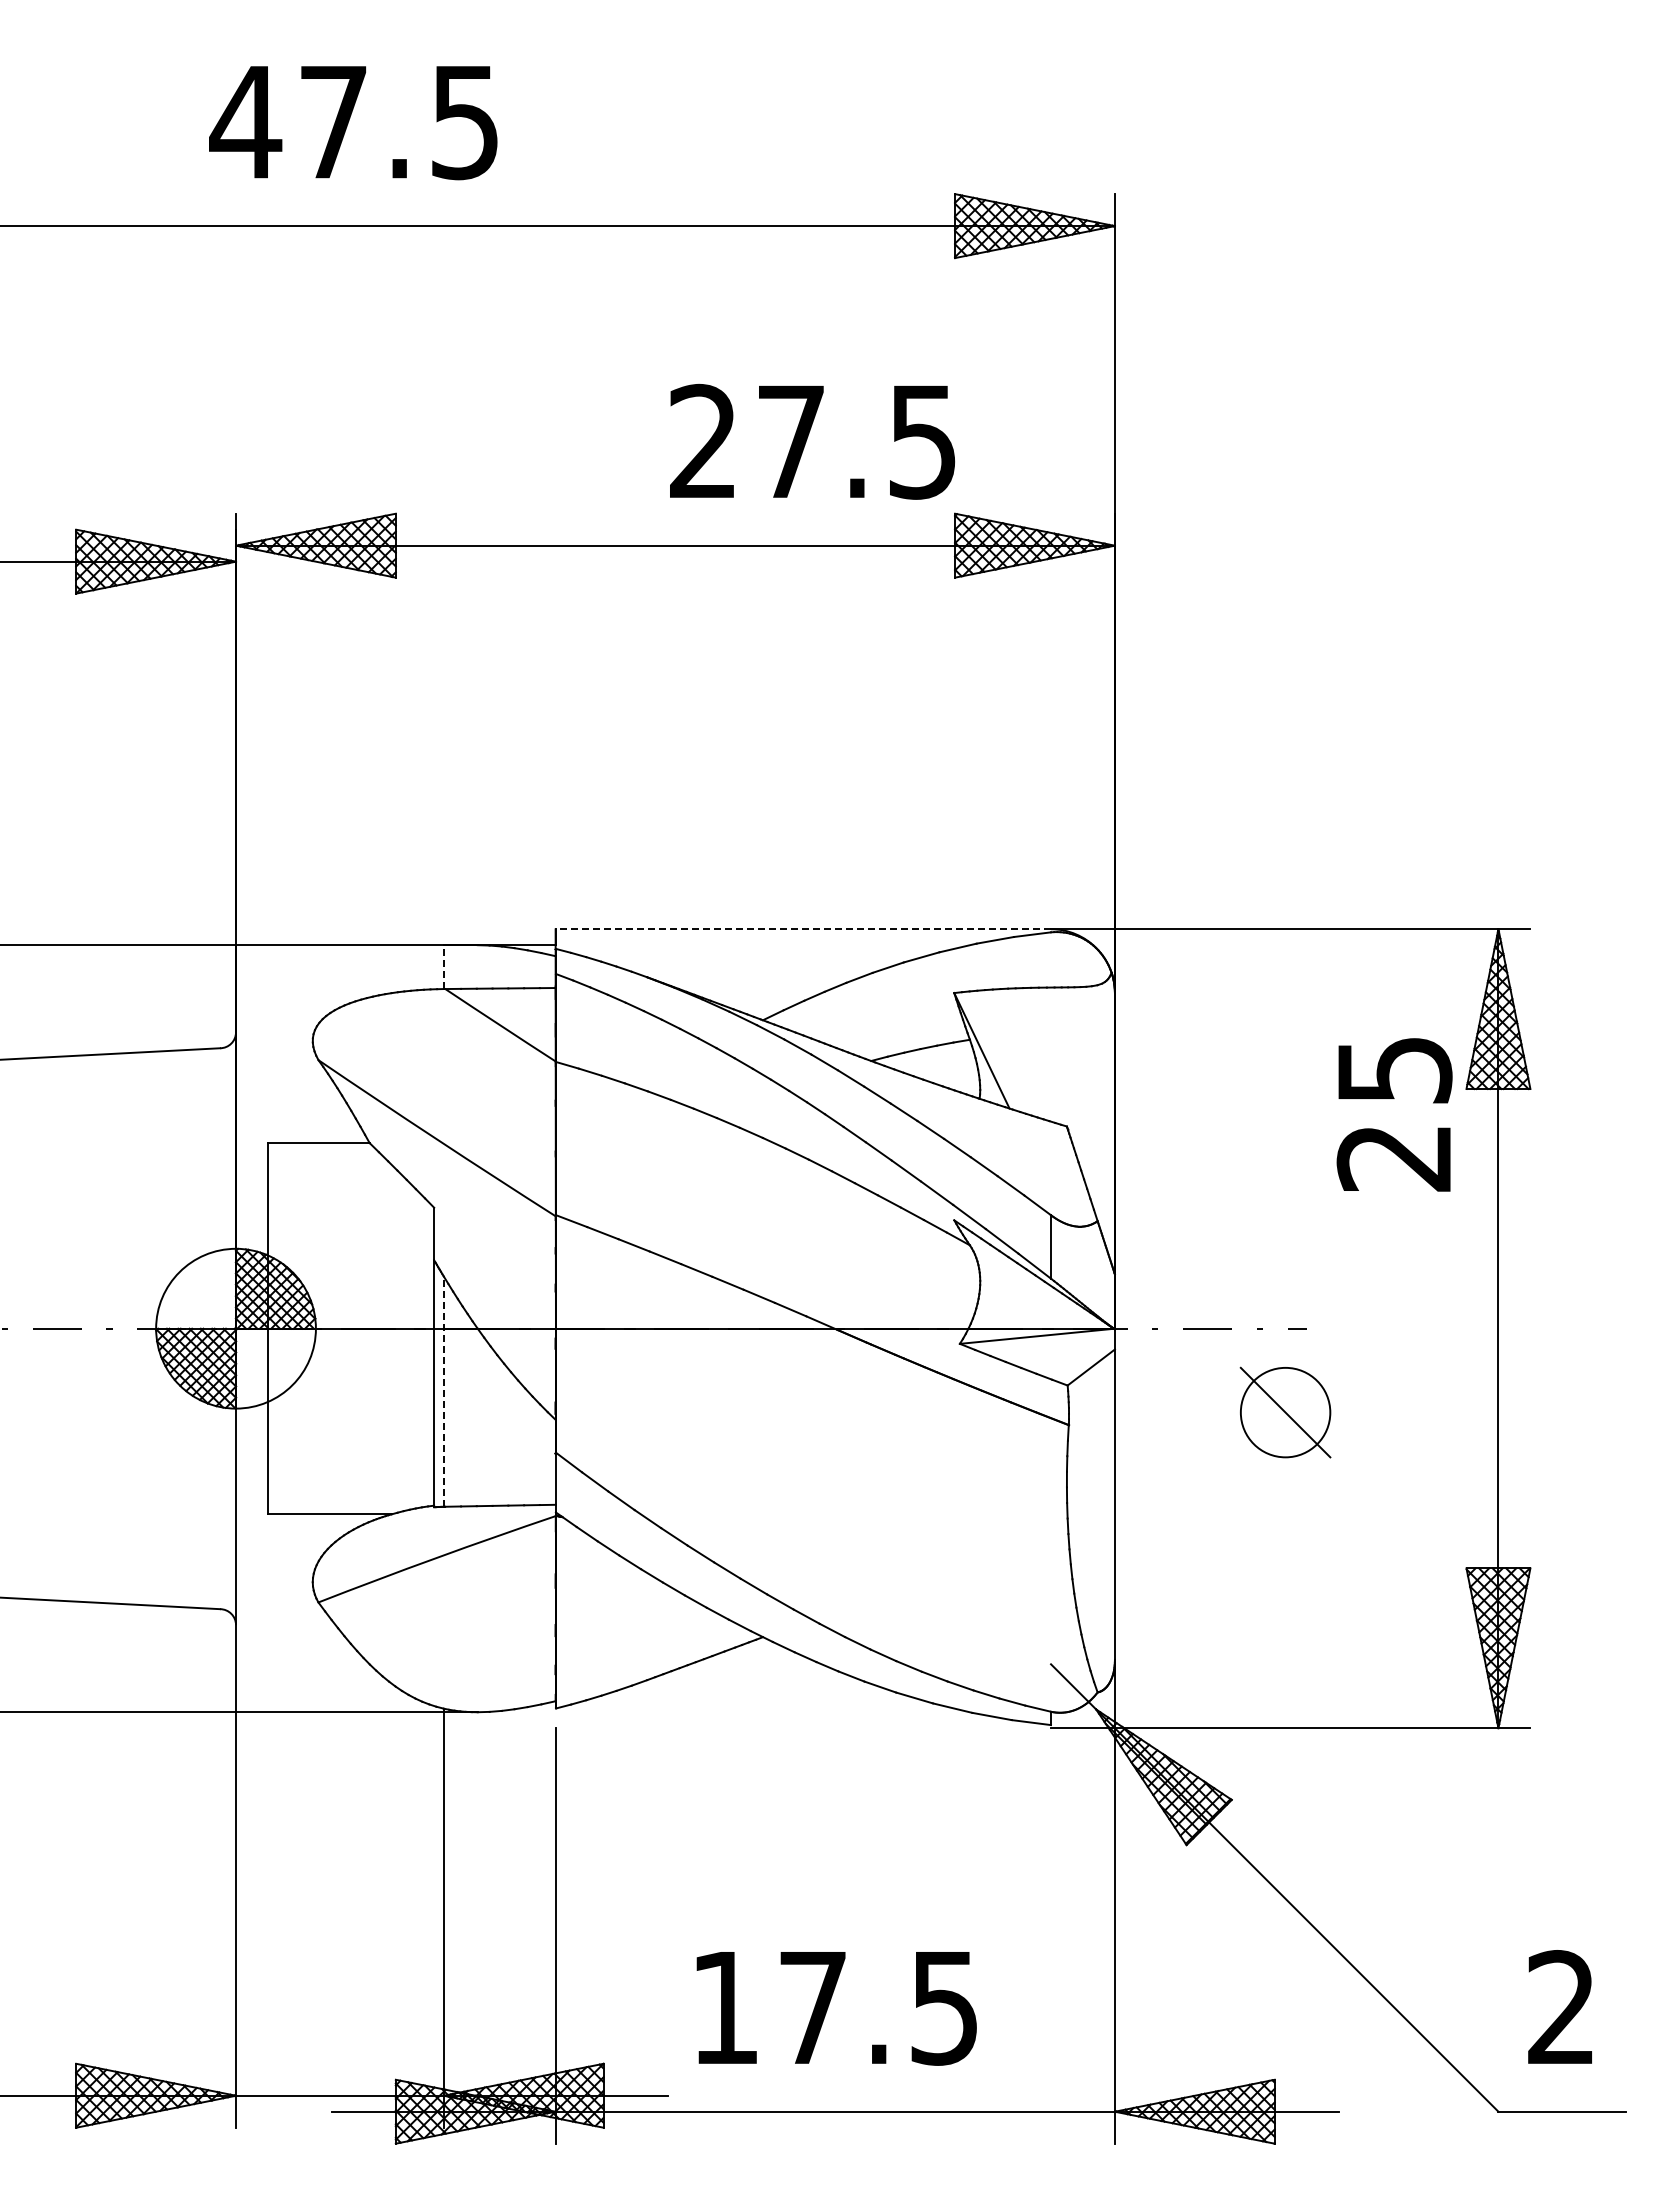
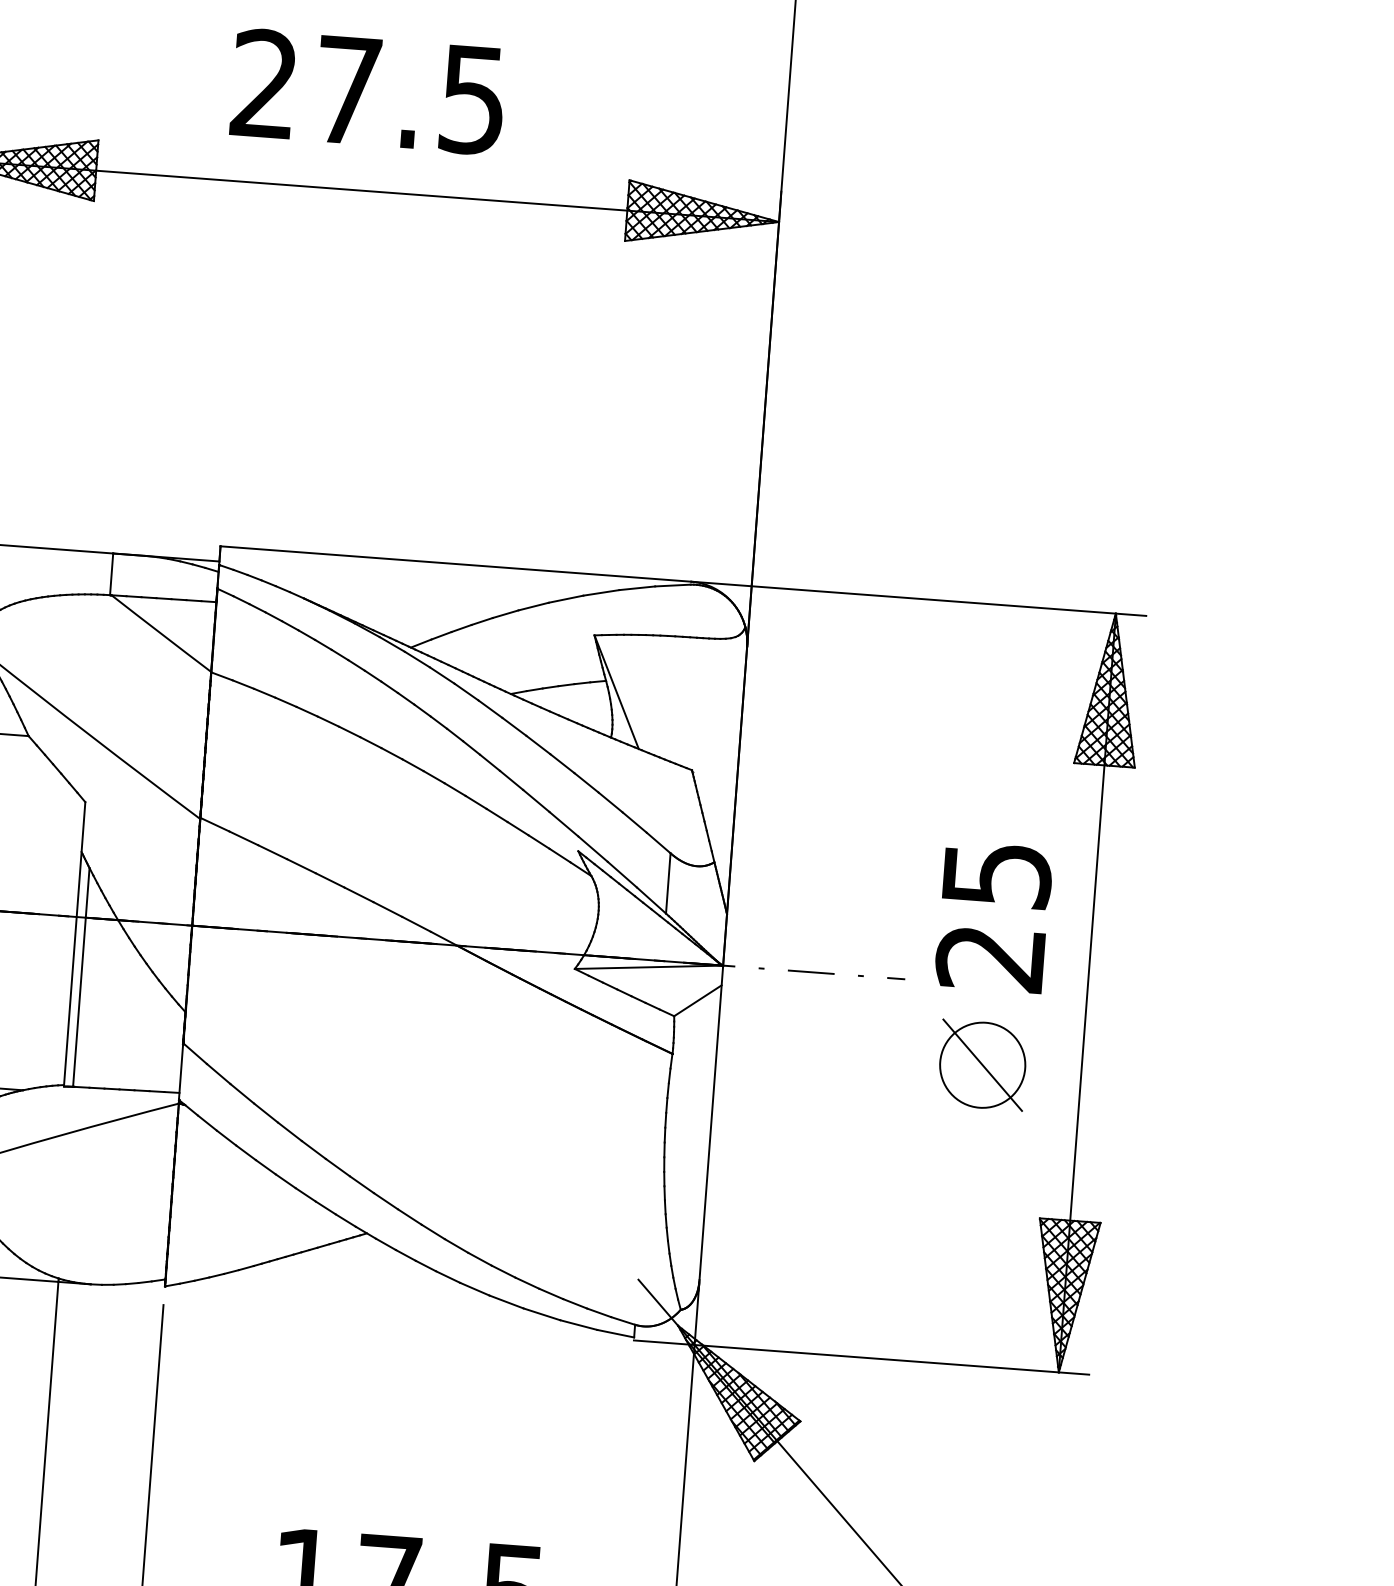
text: (812, 441) -> (368, 91), moved
line: (803, 929) -> (455, 564), dashed -> solid
line: (443, 967) -> (111, 574), dashed -> solid
text: (1394, 1114) -> (993, 917), moved
line: (443, 1391) -> (81, 977), dashed -> solid
part: (1285, 1412) -> (982, 1065), moved

